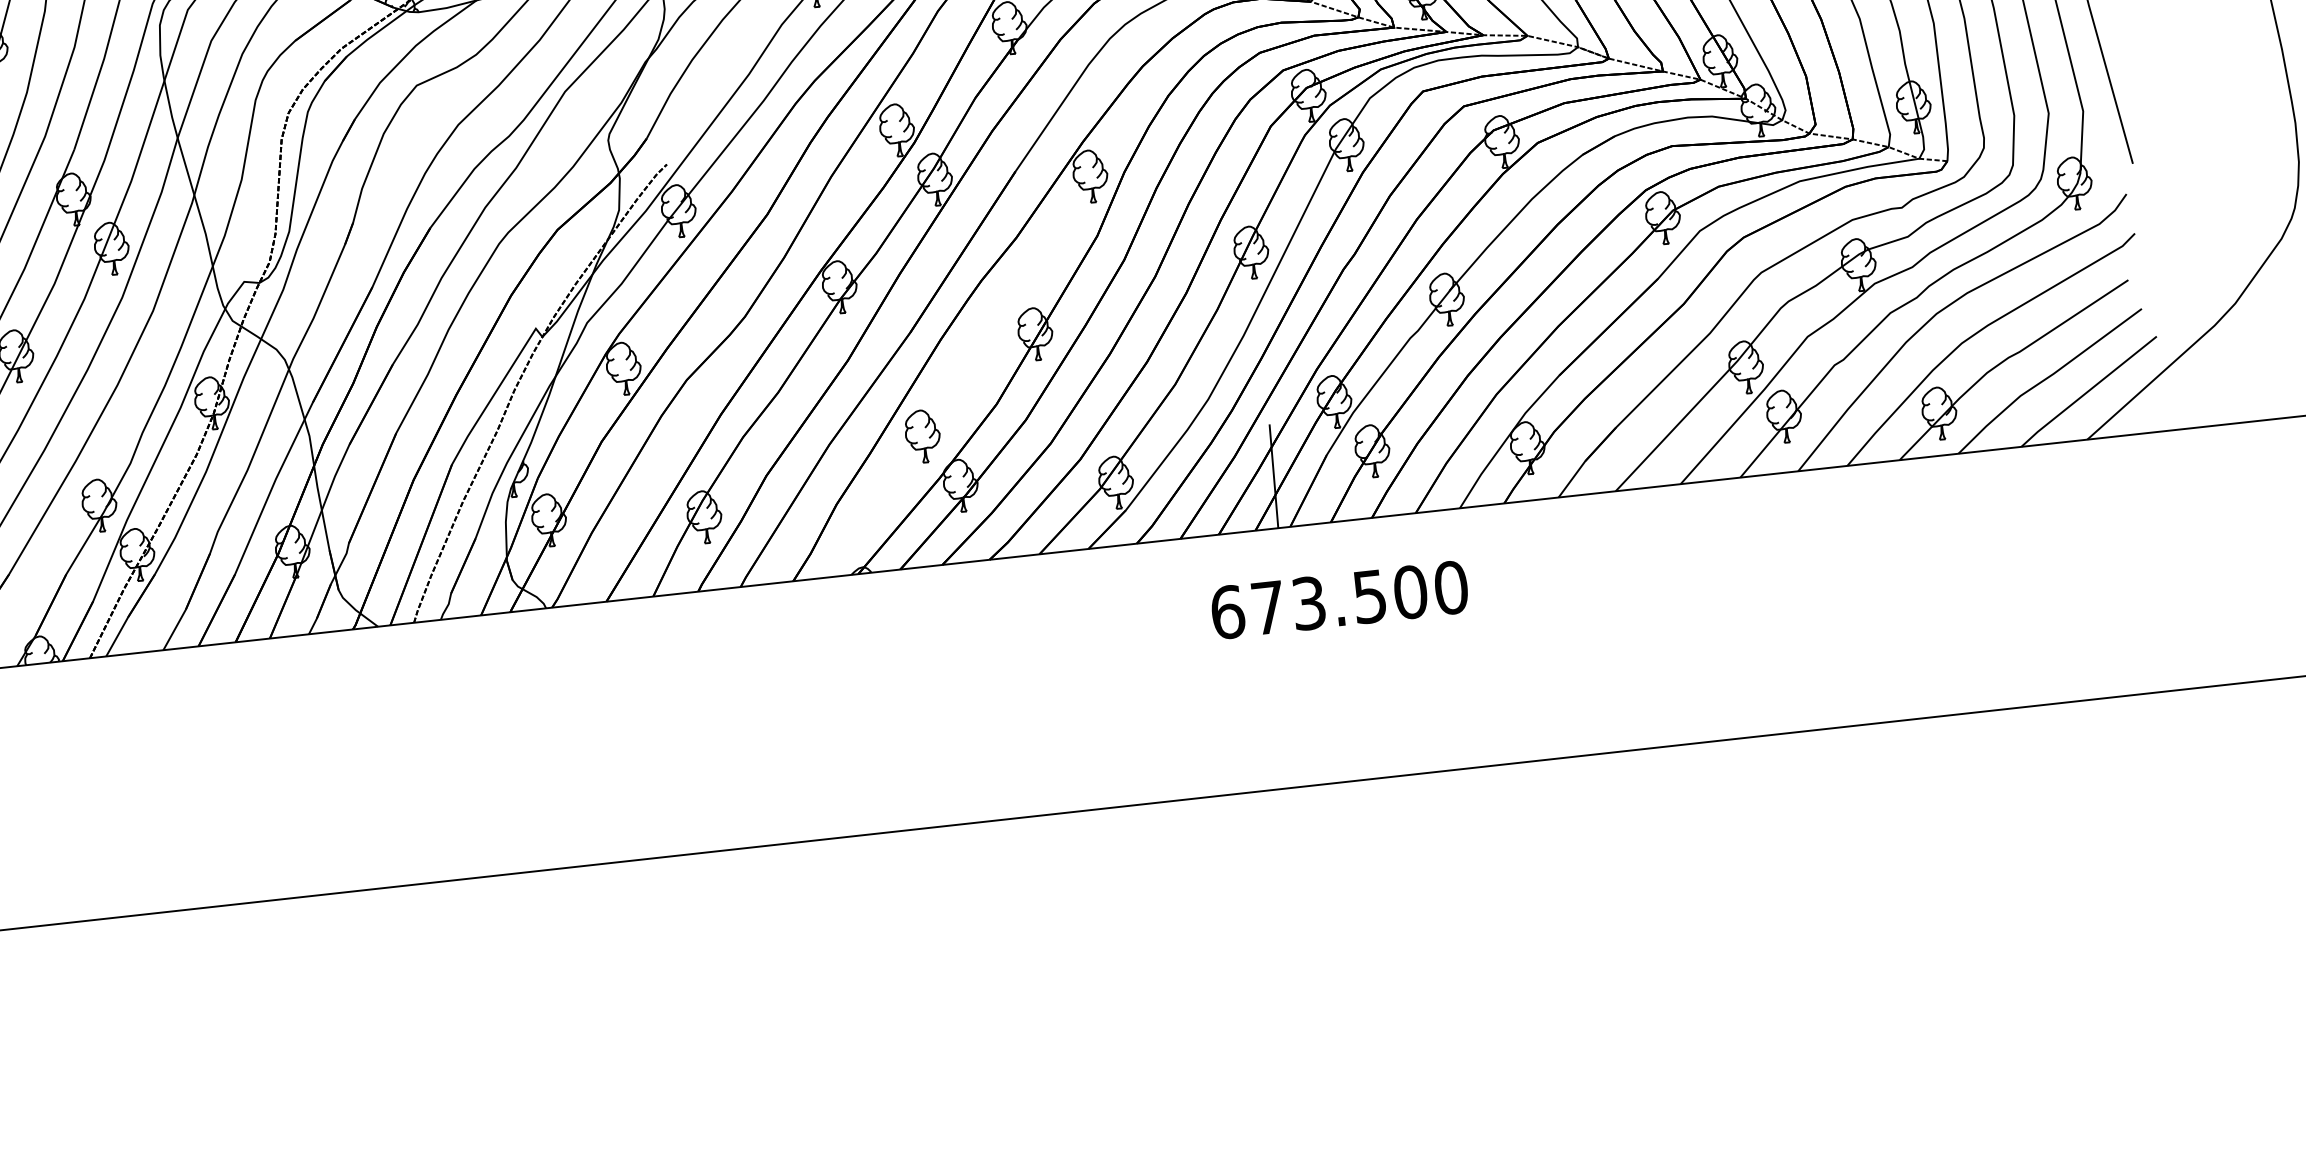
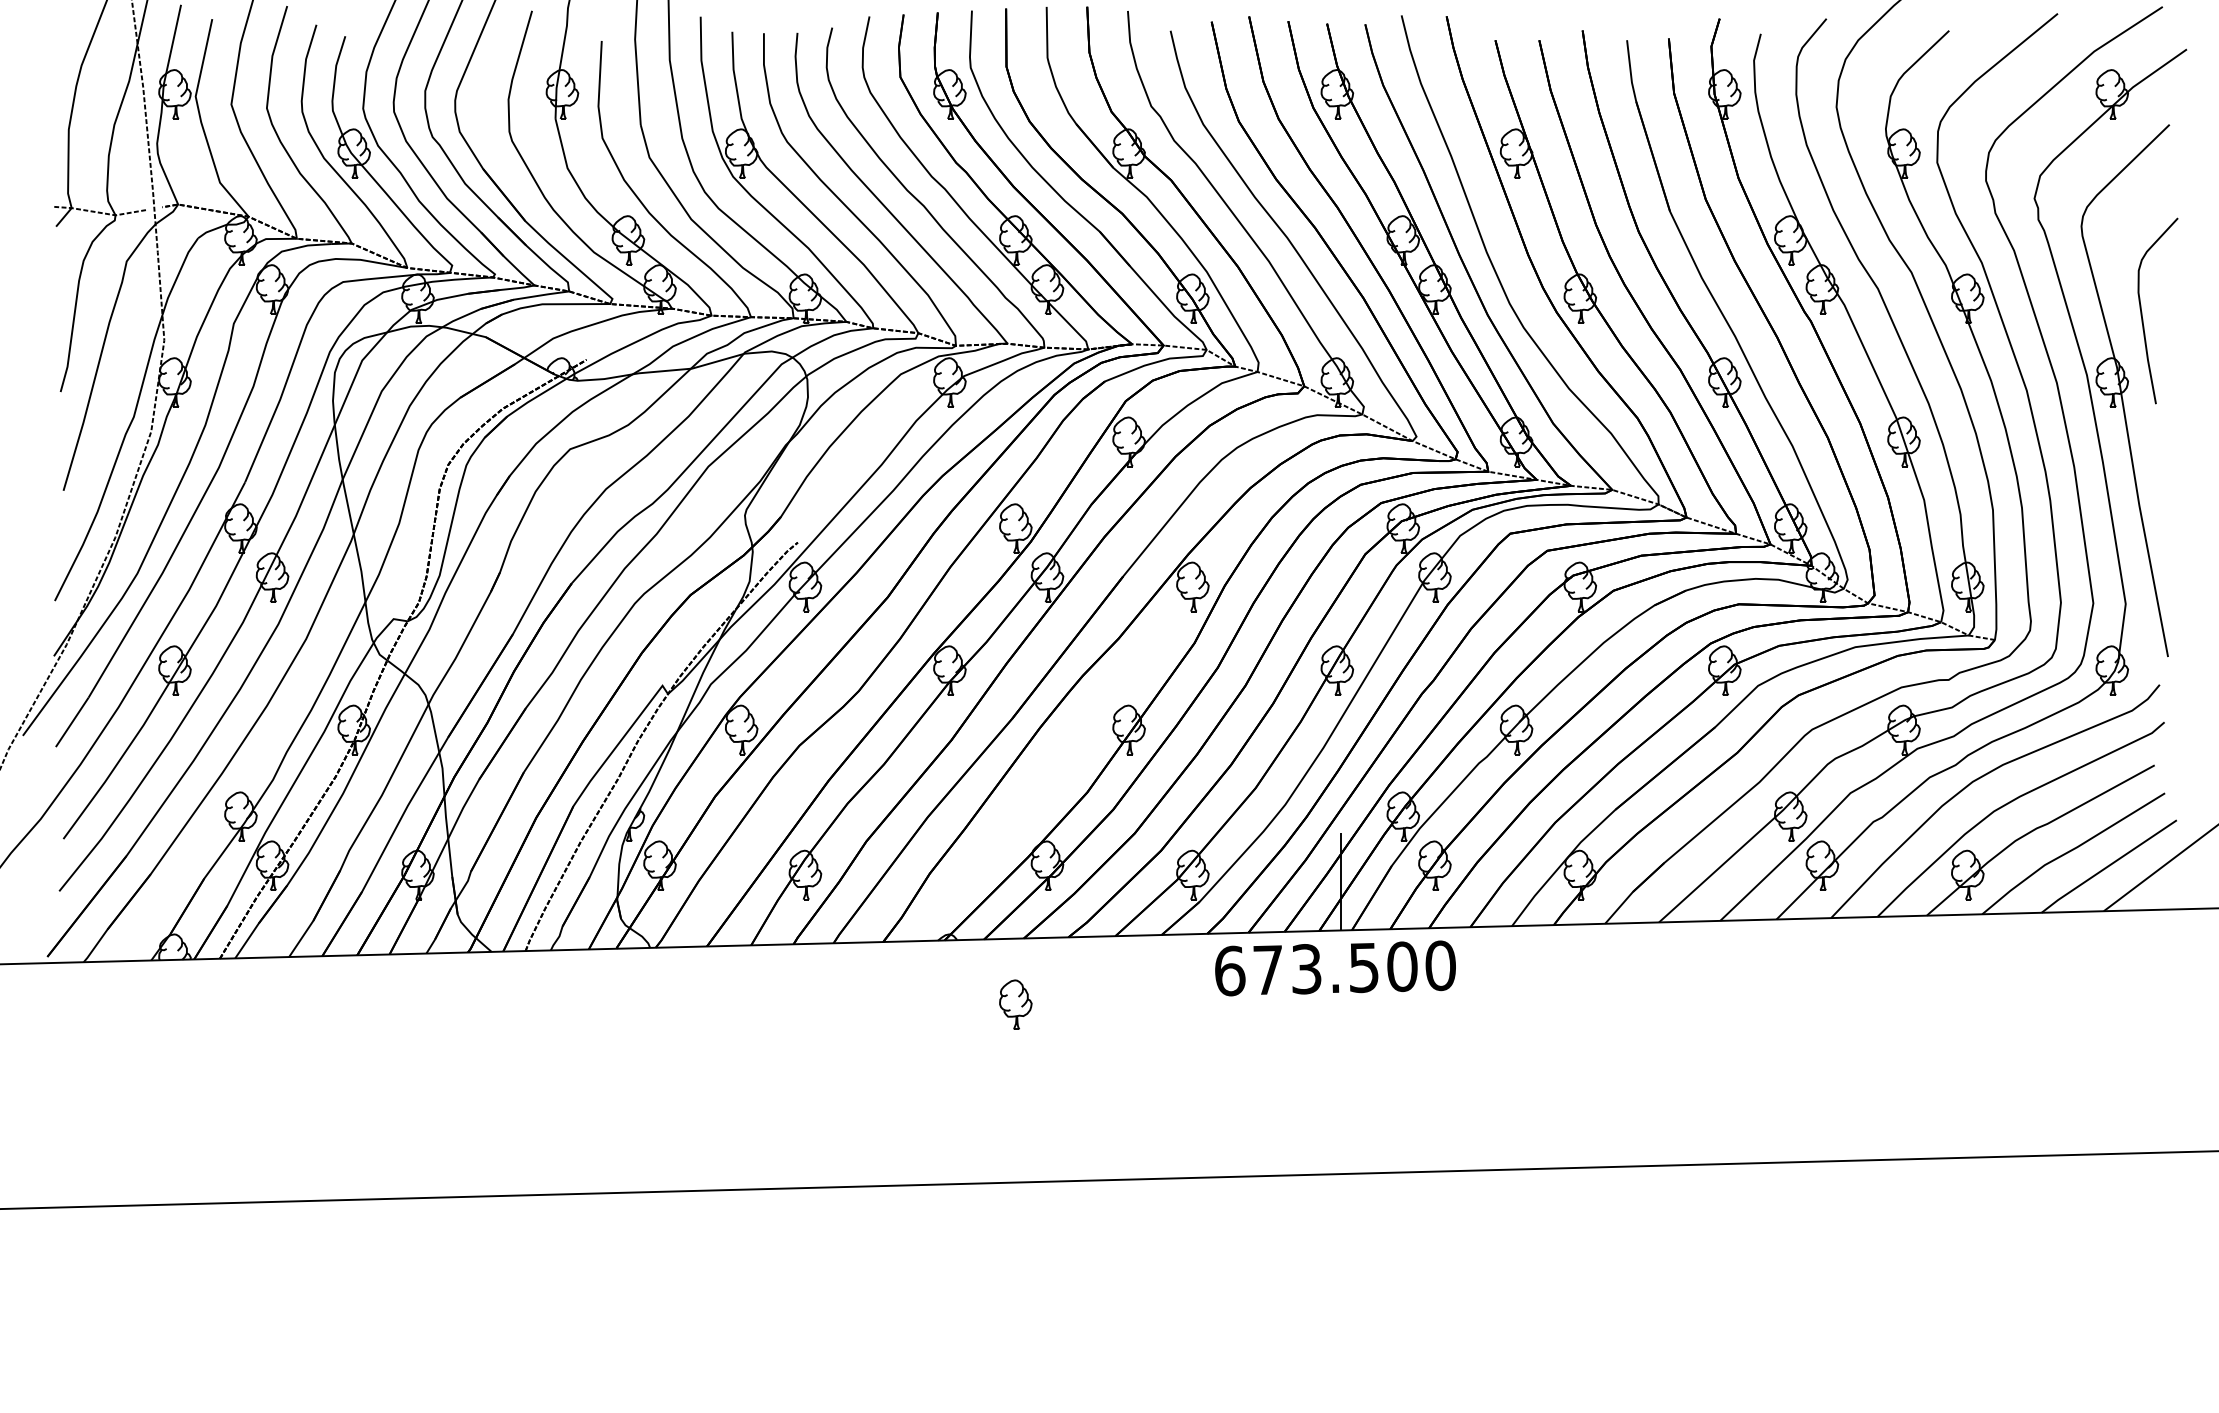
part: (922, 436) -> (1015, 1004), moved
text: (1339, 600) -> (1335, 968), moved

